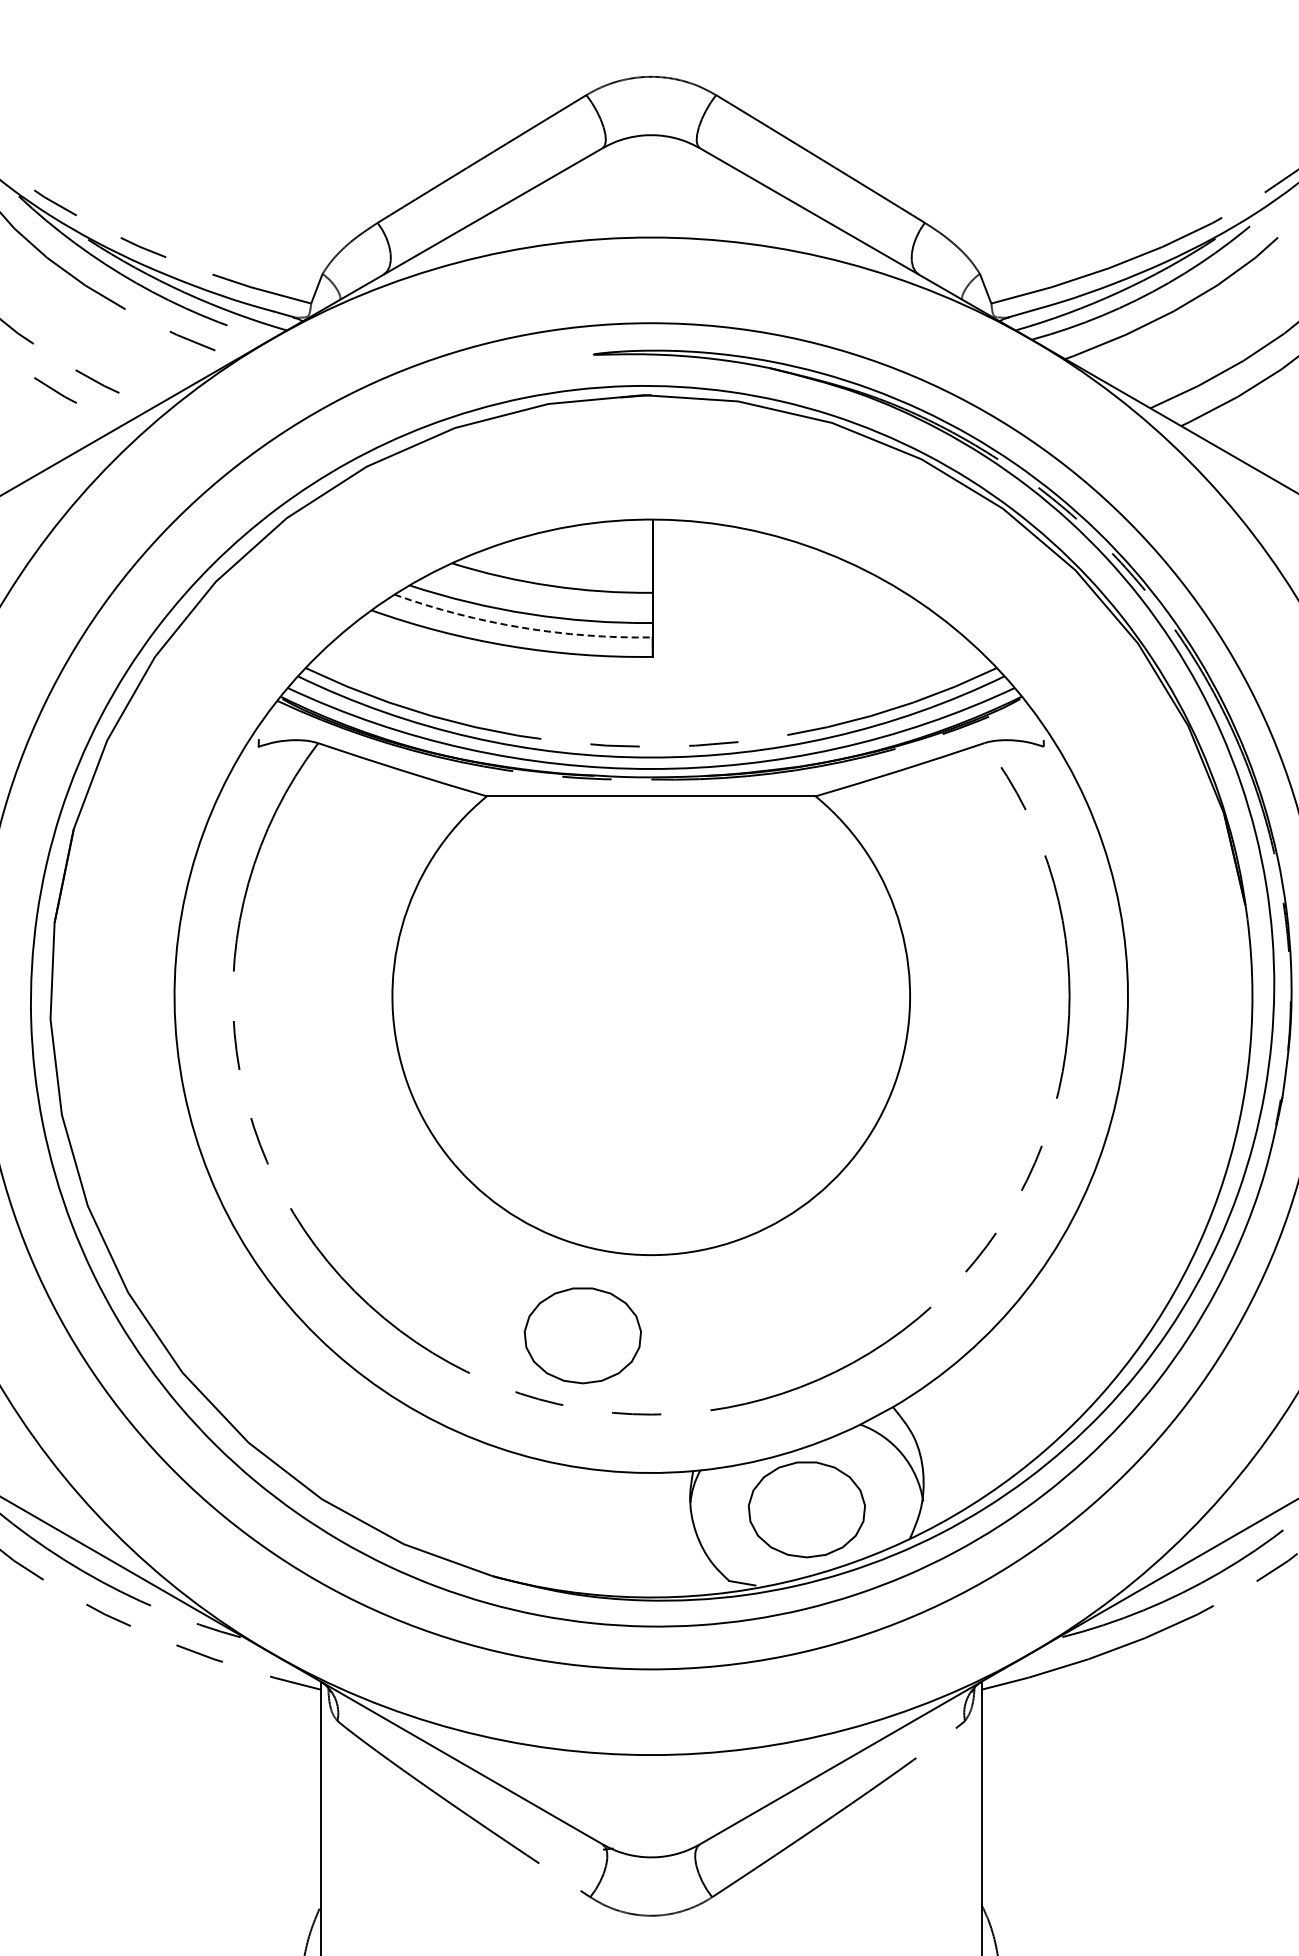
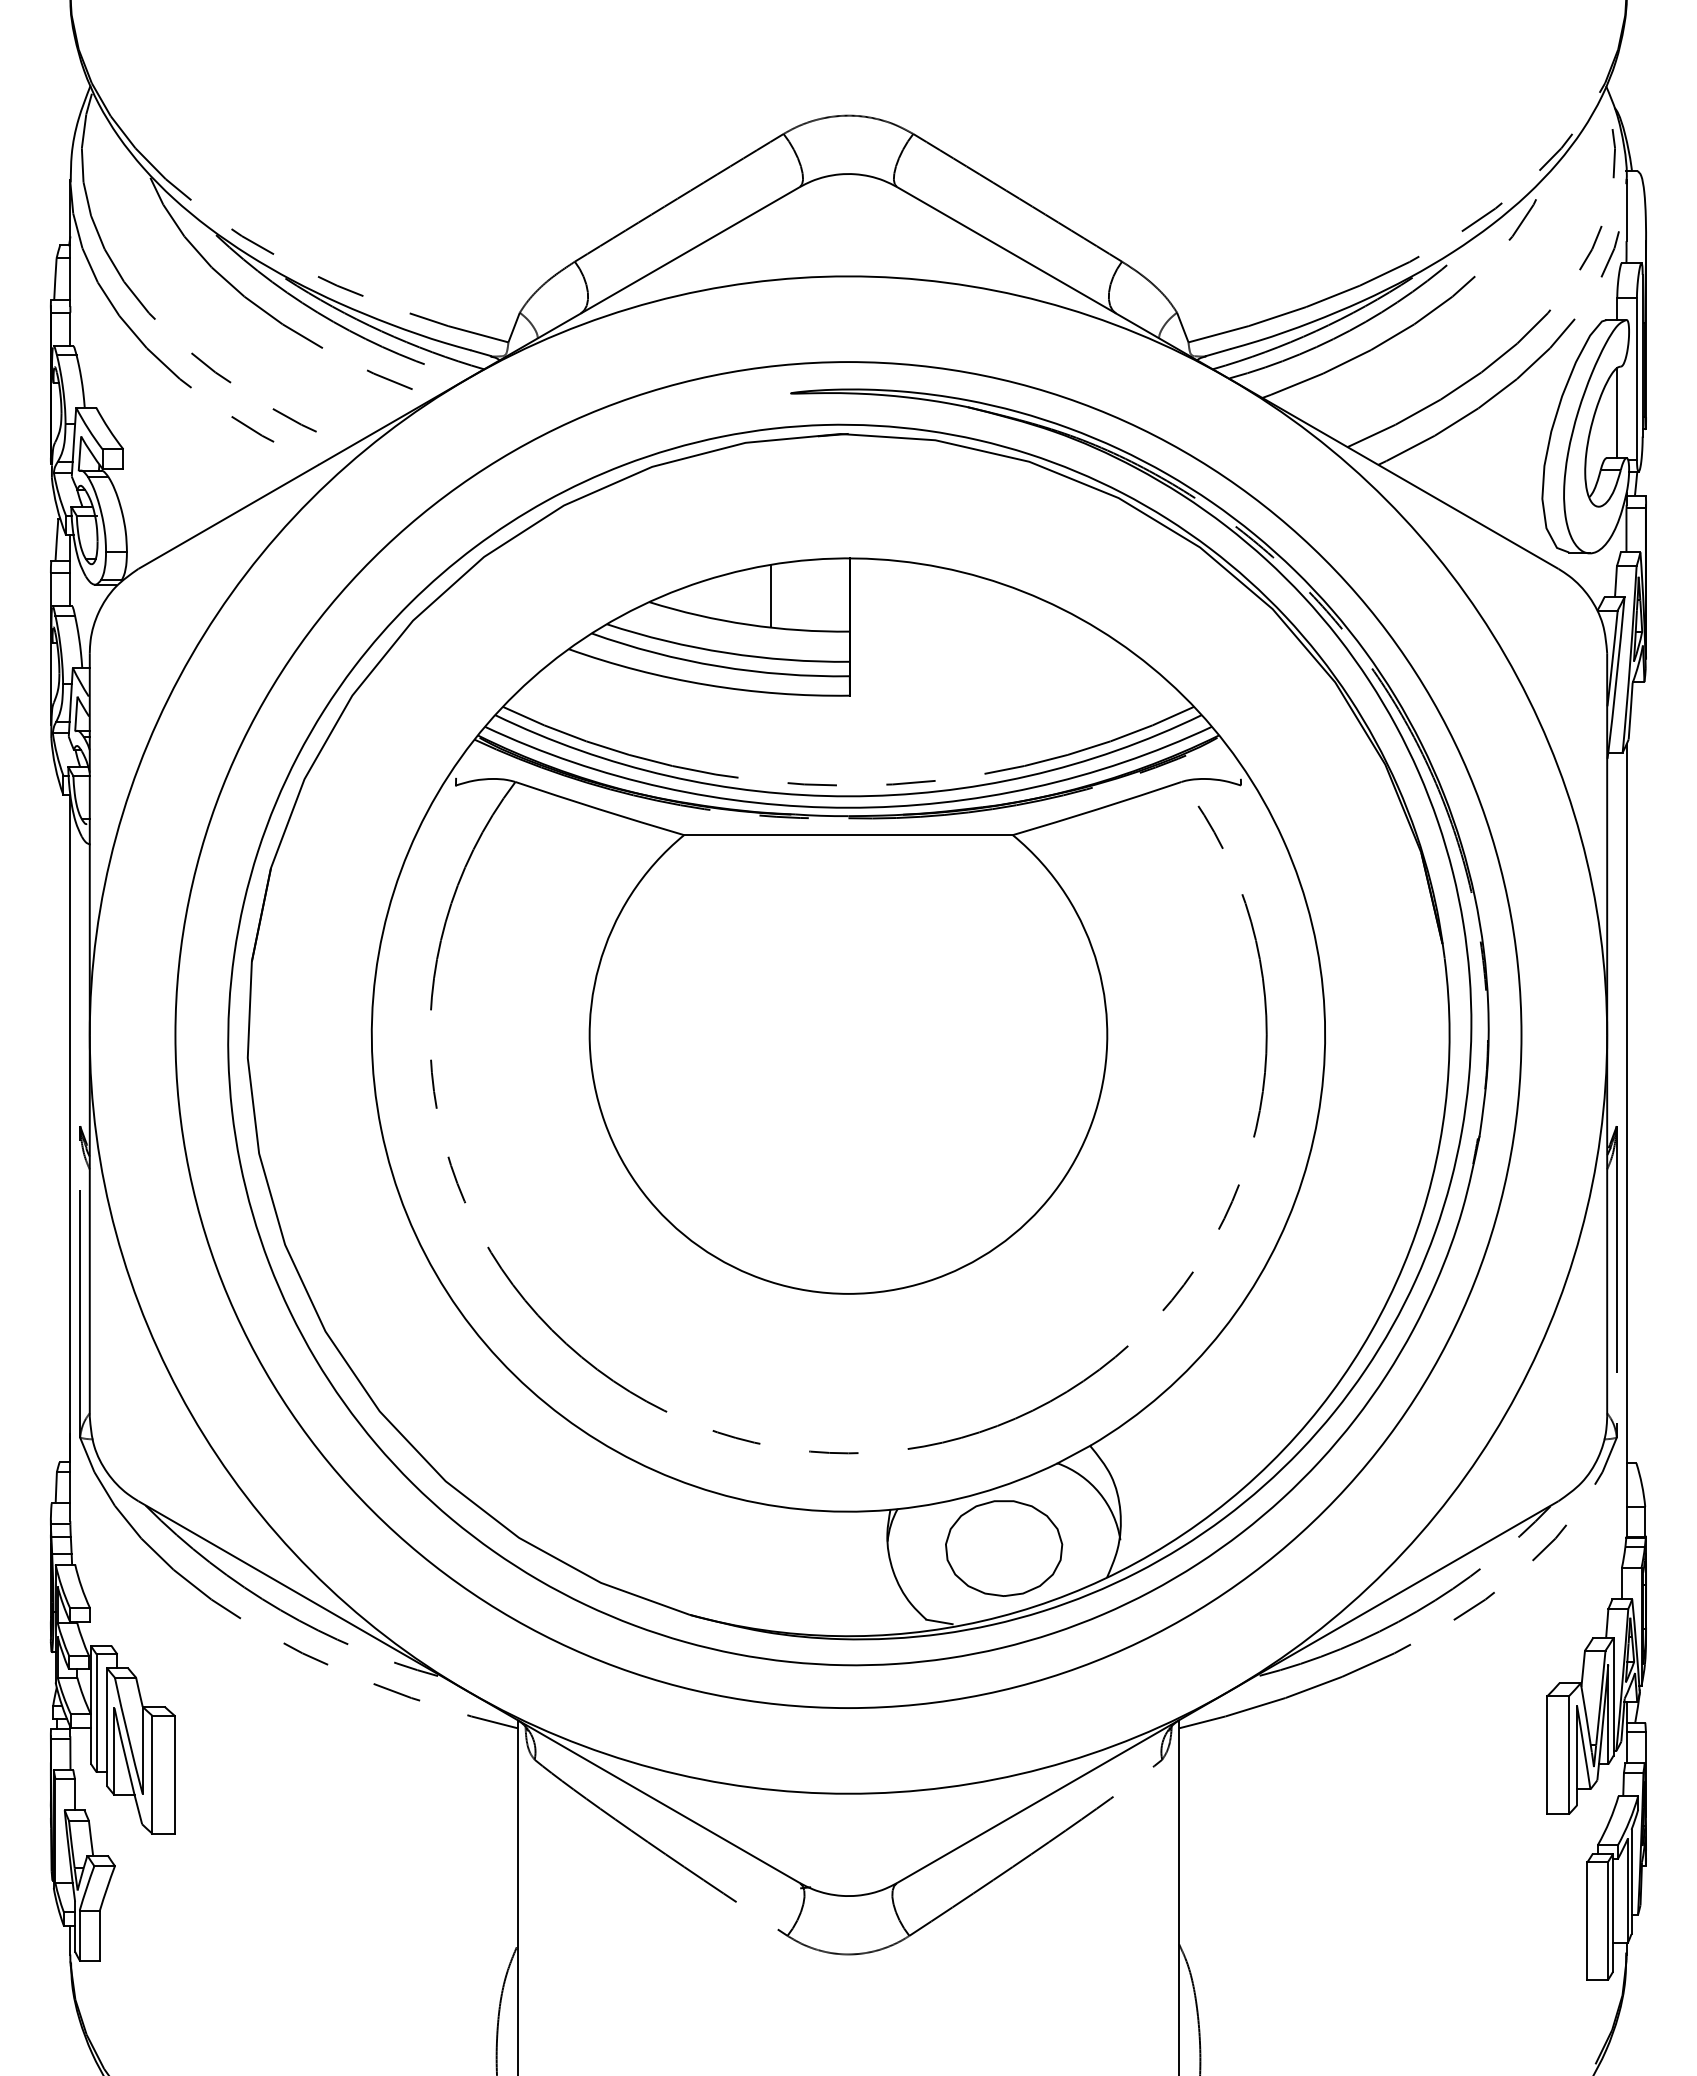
line: (573, 556) -> (770, 595), added
arc: (521, 627) -> (718, 666), dashed -> solid
part: (583, 1335) -> (780, 1374), removed

